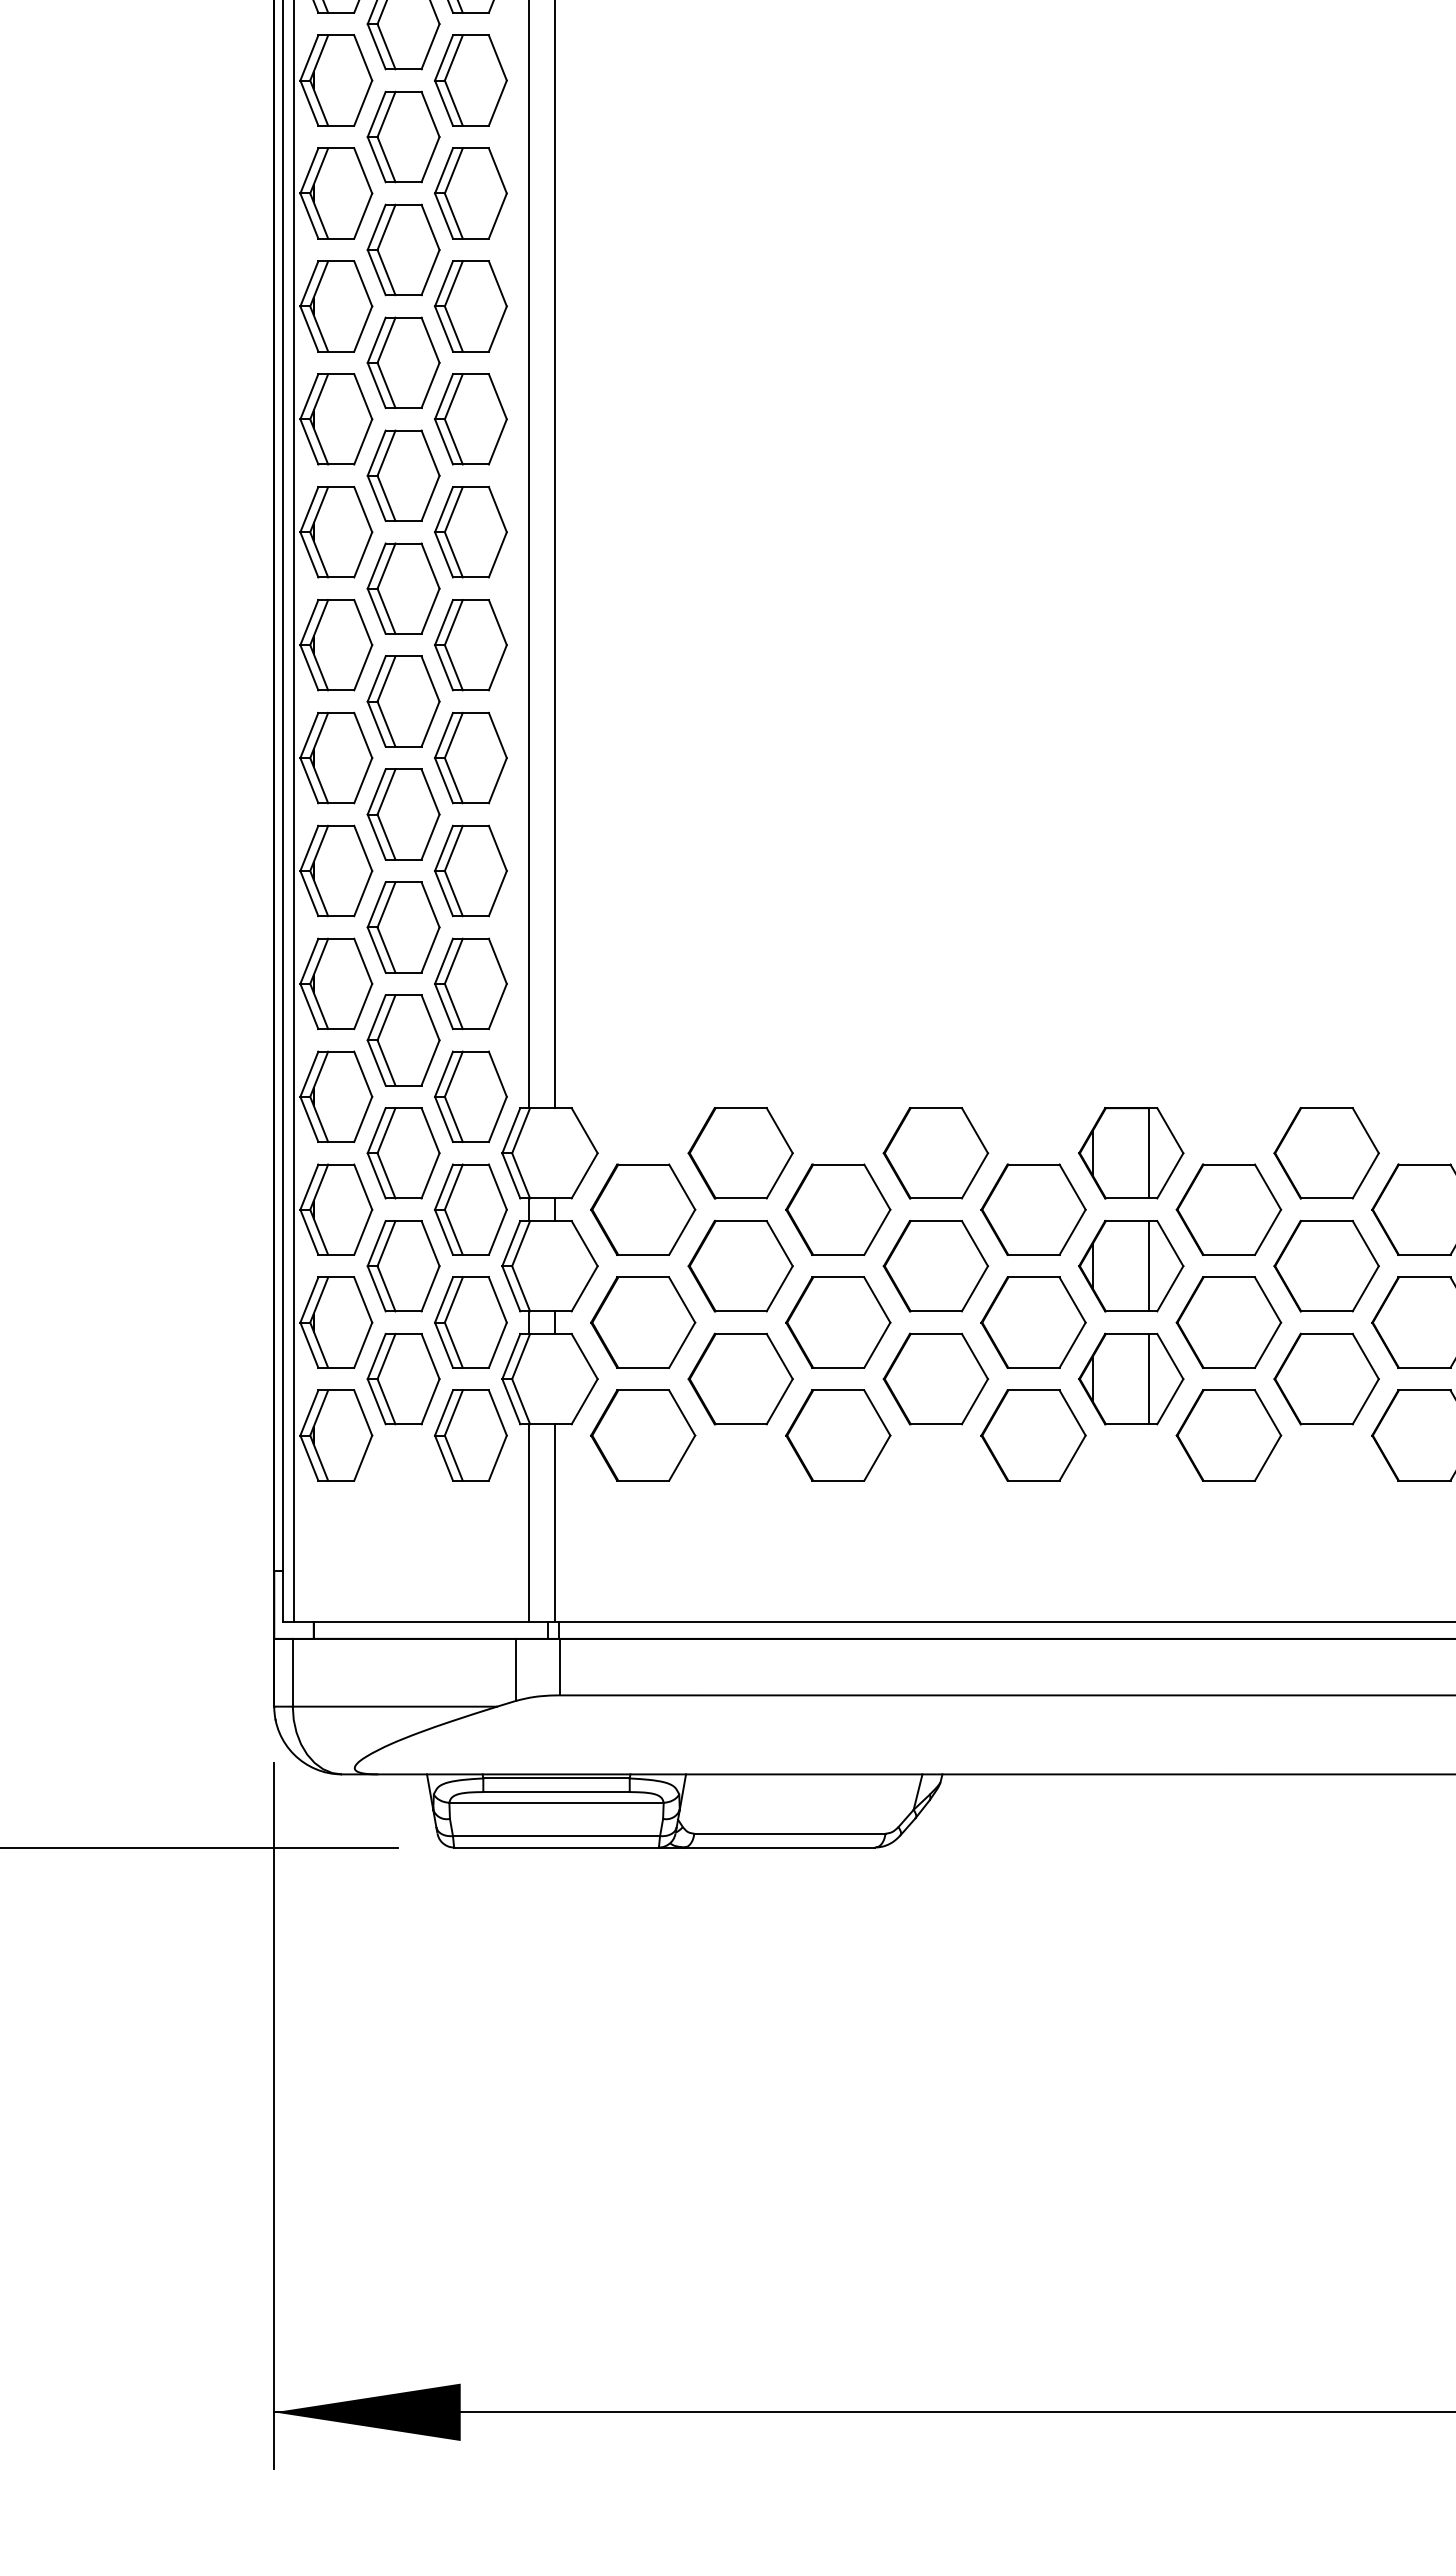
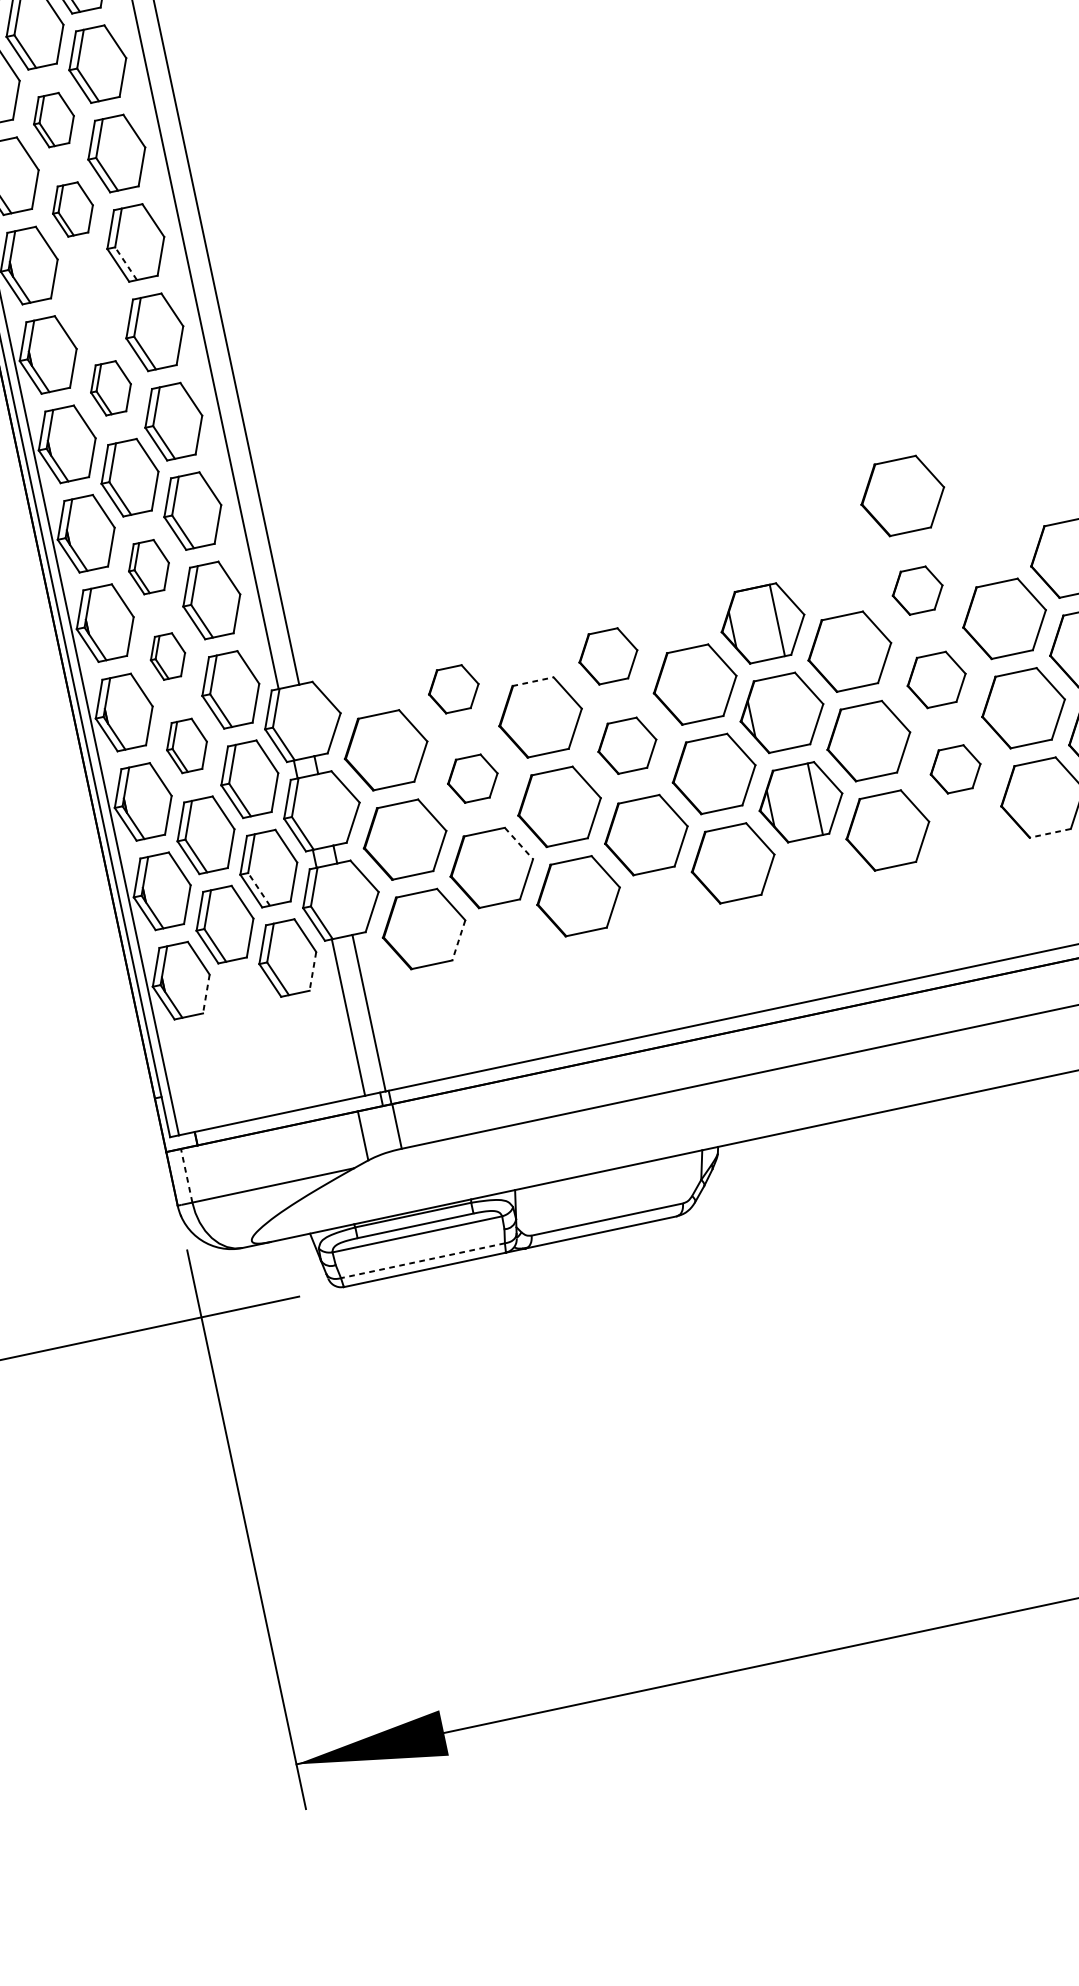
part: (403, 362) -> (53, 119), size x0.7
part: (403, 475) -> (72, 209), size x0.7
line: (453, 554) -> (125, 263), solid -> dashed
part: (403, 588) -> (91, 298), removed
part: (403, 701) -> (110, 388), size x0.7
part: (403, 927) -> (148, 567), size x0.7
part: (1332, 1034) -> (902, 495), added
part: (403, 1040) -> (167, 656), size x0.6
part: (403, 1153) -> (186, 746), size x0.7
part: (740, 1153) -> (453, 689), size x0.6
part: (935, 1153) -> (608, 656), size x0.7
part: (1326, 1153) -> (917, 590), size x0.6
line: (838, 1164) -> (533, 681), solid -> dashed
part: (1326, 1265) -> (936, 679), size x0.7
part: (740, 1266) -> (472, 778), size x0.6
part: (935, 1266) -> (627, 746), size x0.7
line: (1149, 1266) -> (796, 710), removed
line: (453, 1344) -> (258, 888), solid -> dashed
line: (779, 1356) -> (518, 843), solid -> dashed
part: (1326, 1378) -> (955, 768), size x0.6
line: (363, 1458) -> (206, 994), solid -> dashed
line: (497, 1458) -> (312, 971), solid -> dashed
line: (681, 1458) -> (458, 940), solid -> dashed
line: (1423, 1480) -> (1049, 833), solid -> dashed
line: (292, 1672) -> (186, 1175), solid -> dashed
line: (556, 1836) -> (423, 1261), solid -> dashed

